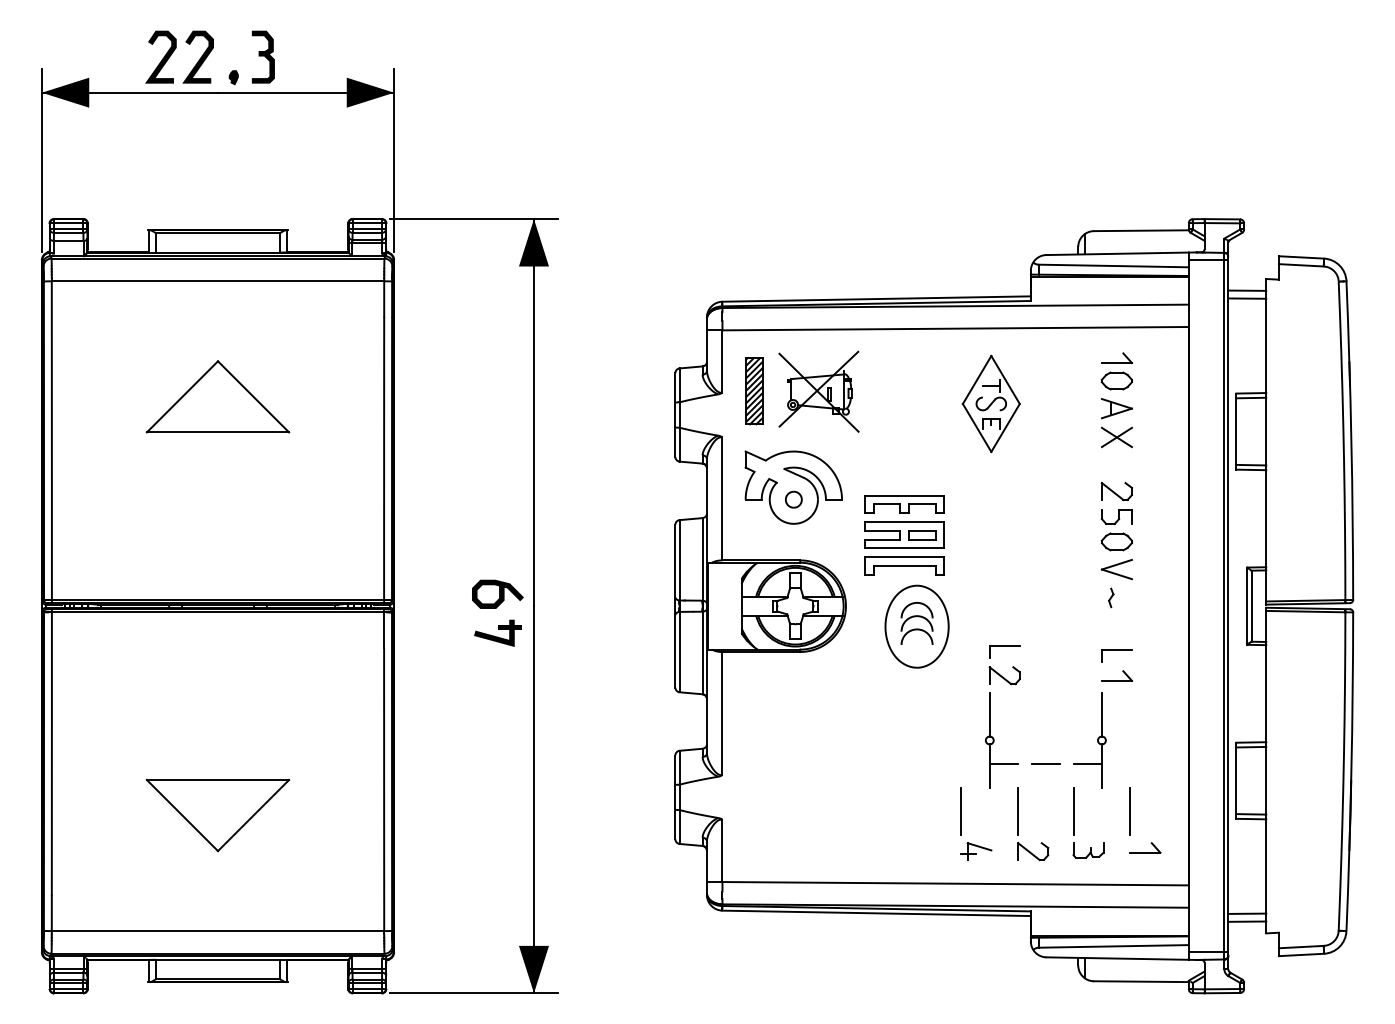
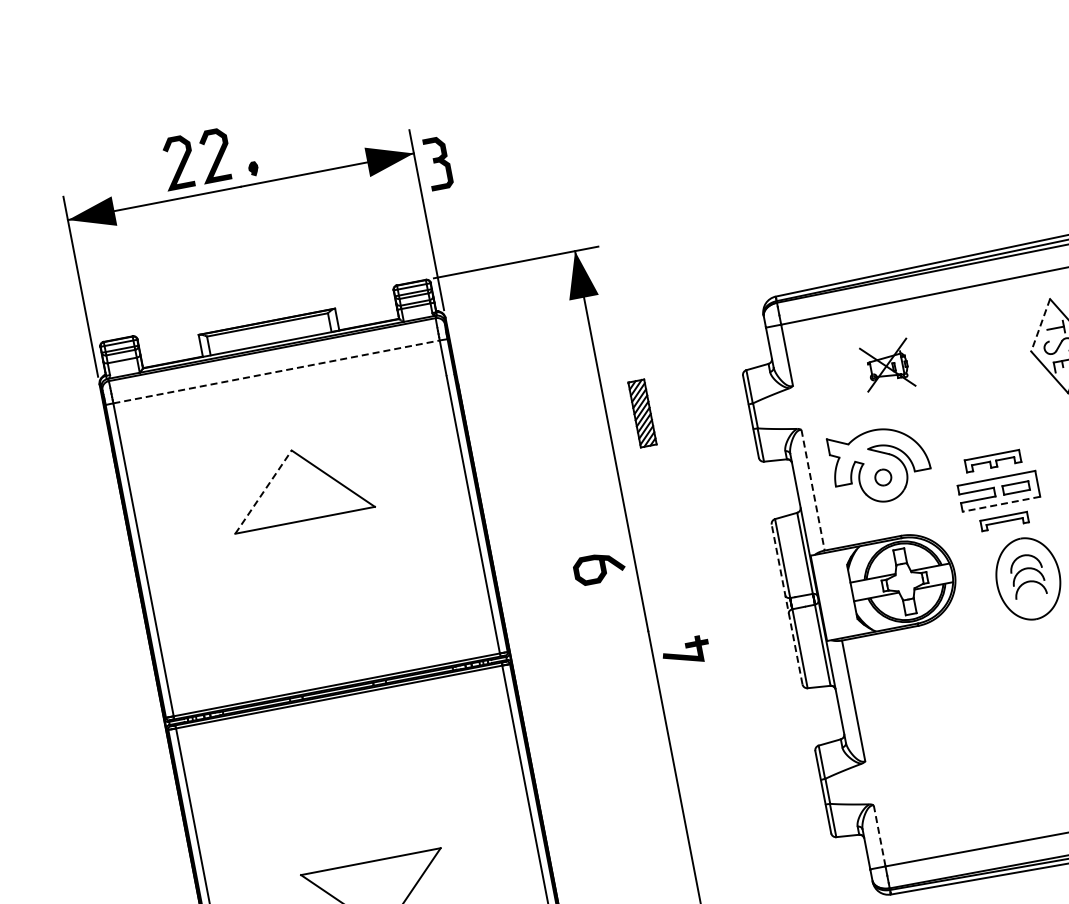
part: (262, 56) -> (437, 162), moved
line: (218, 281) -> (277, 372), solid -> dashed
line: (977, 379) -> (1040, 324), solid -> dashed
part: (754, 391) -> (642, 413), moved
part: (818, 391) -> (887, 366), size x0.6
line: (182, 396) -> (263, 491), solid -> dashed
line: (722, 499) -> (813, 490), solid -> dashed
part: (904, 504) -> (992, 461), size x0.7
line: (904, 548) -> (1001, 504), solid -> dashed
part: (904, 565) -> (1004, 521), size x0.6
curve: (499, 593) -> (600, 567), moved
line: (675, 605) -> (787, 603), solid -> dashed
part: (497, 632) -> (685, 650), moved
line: (722, 851) -> (879, 836), solid -> dashed

